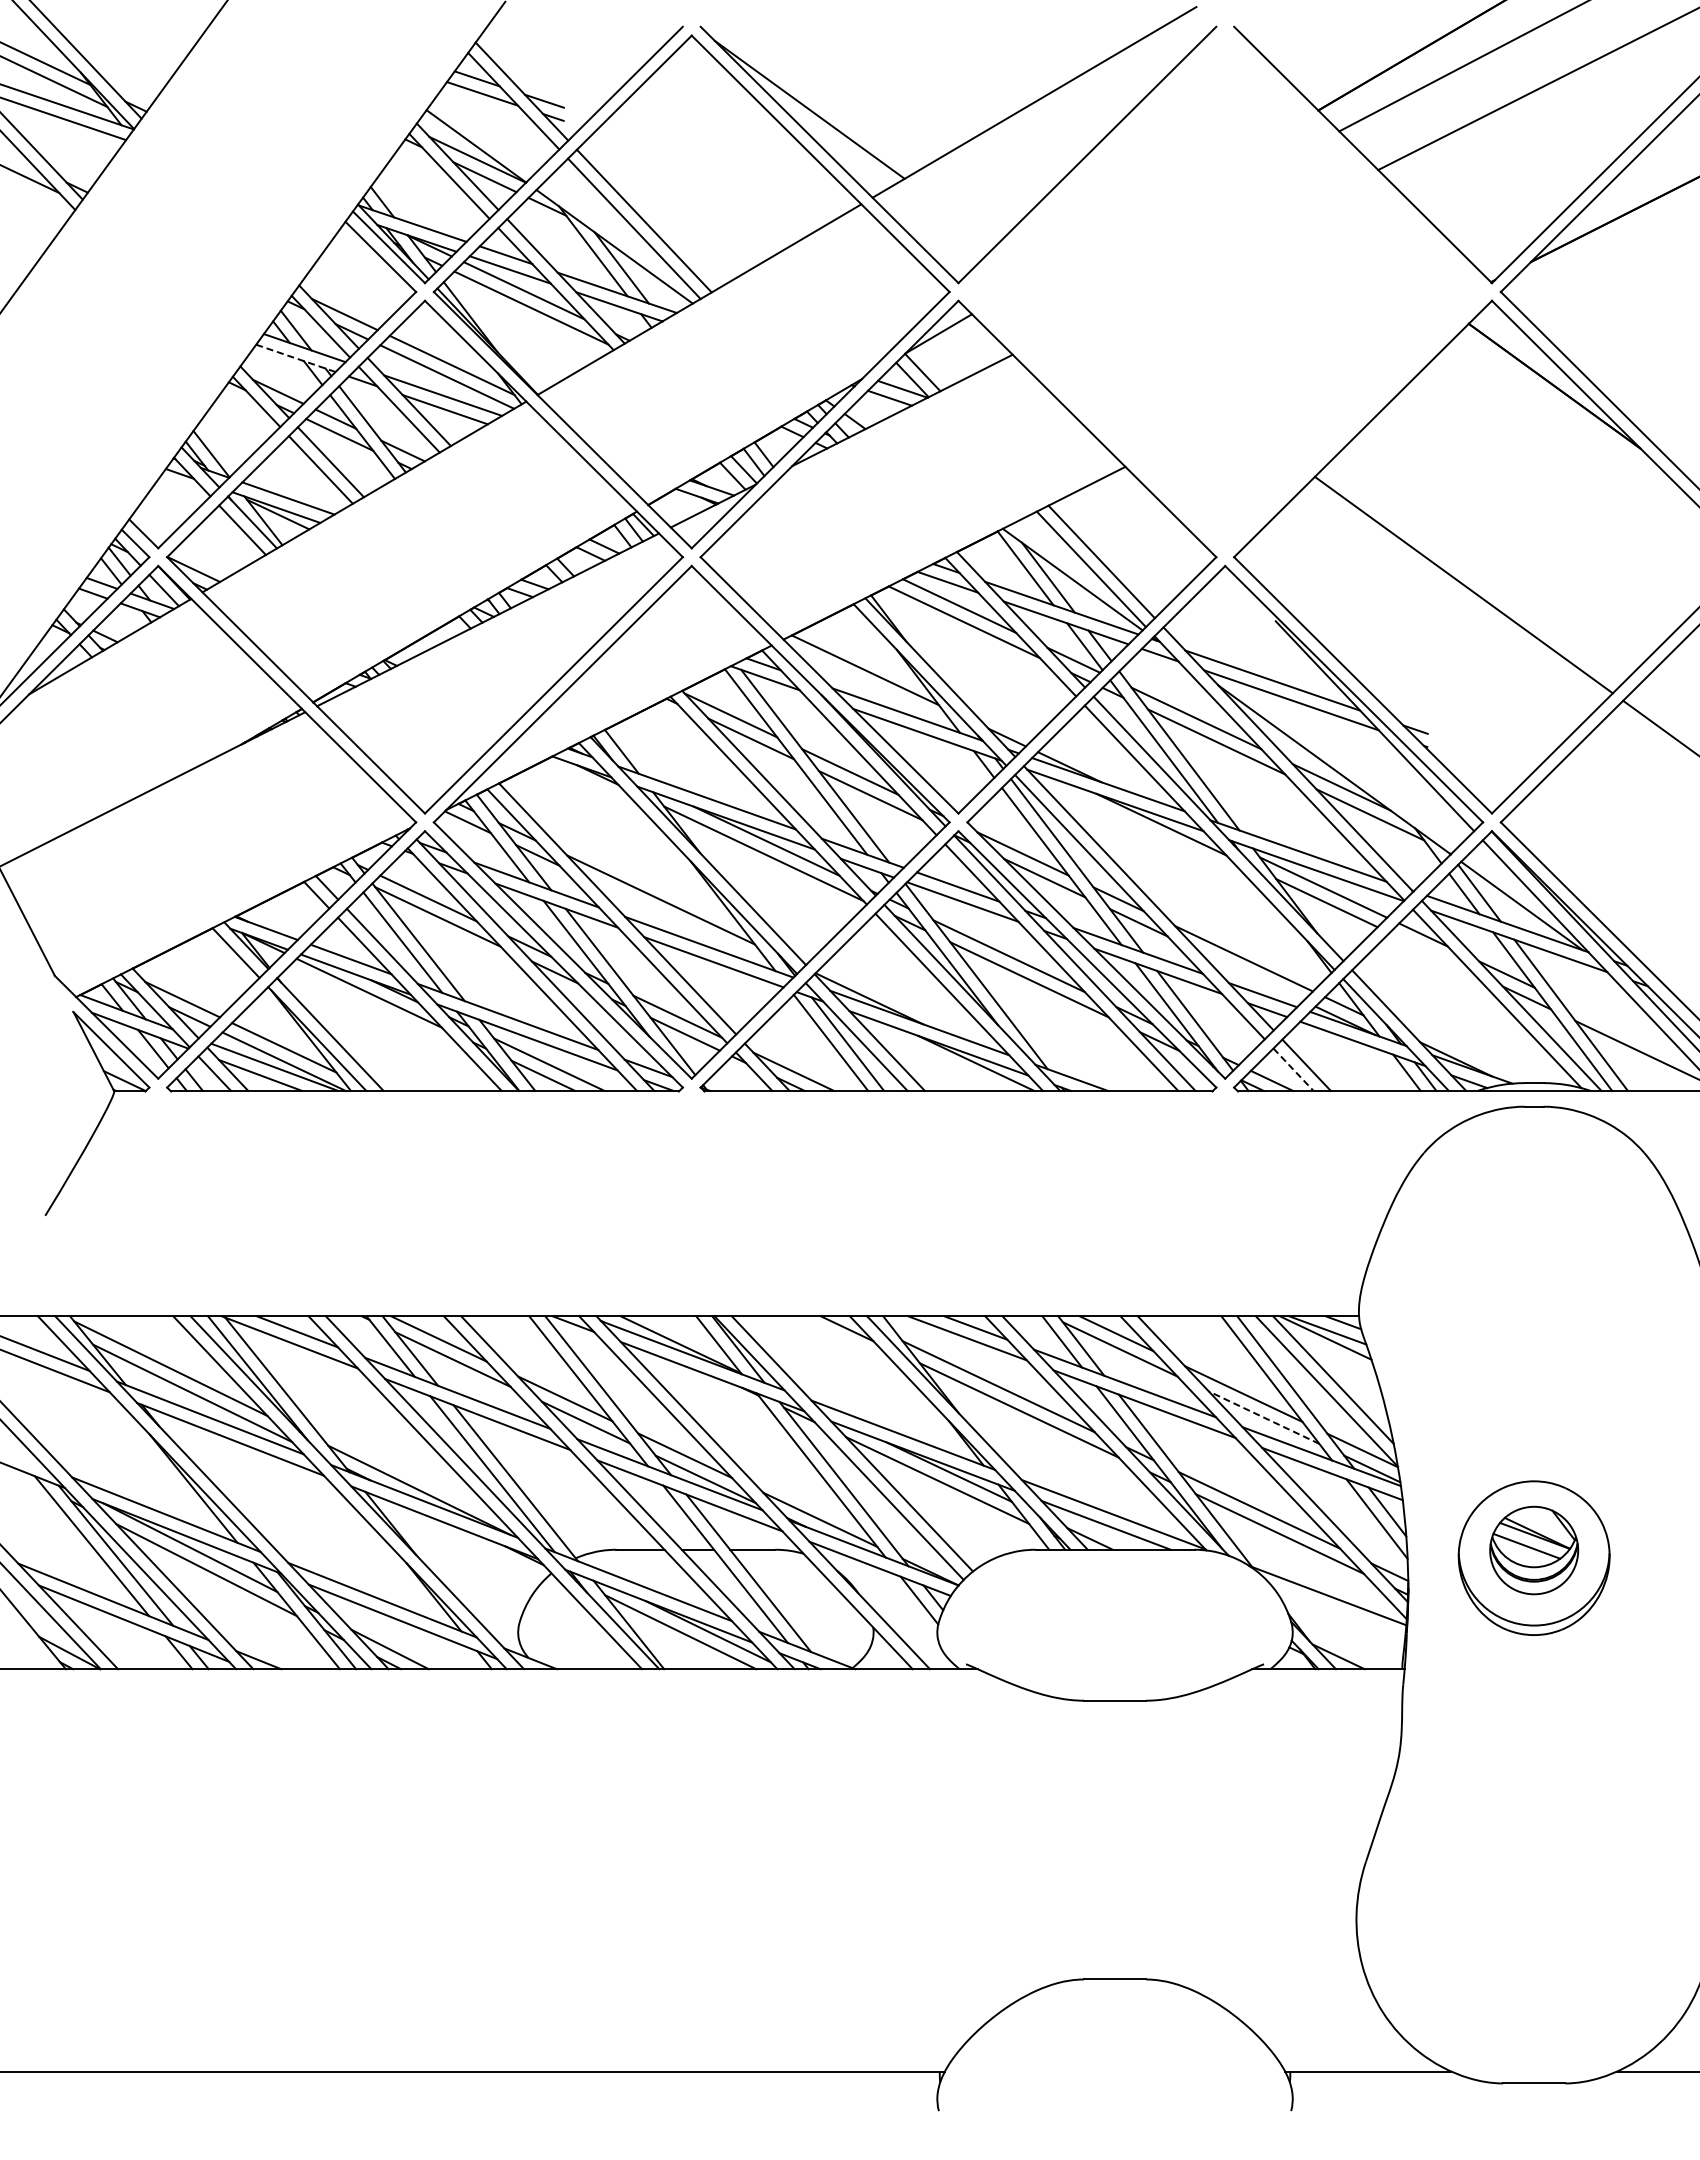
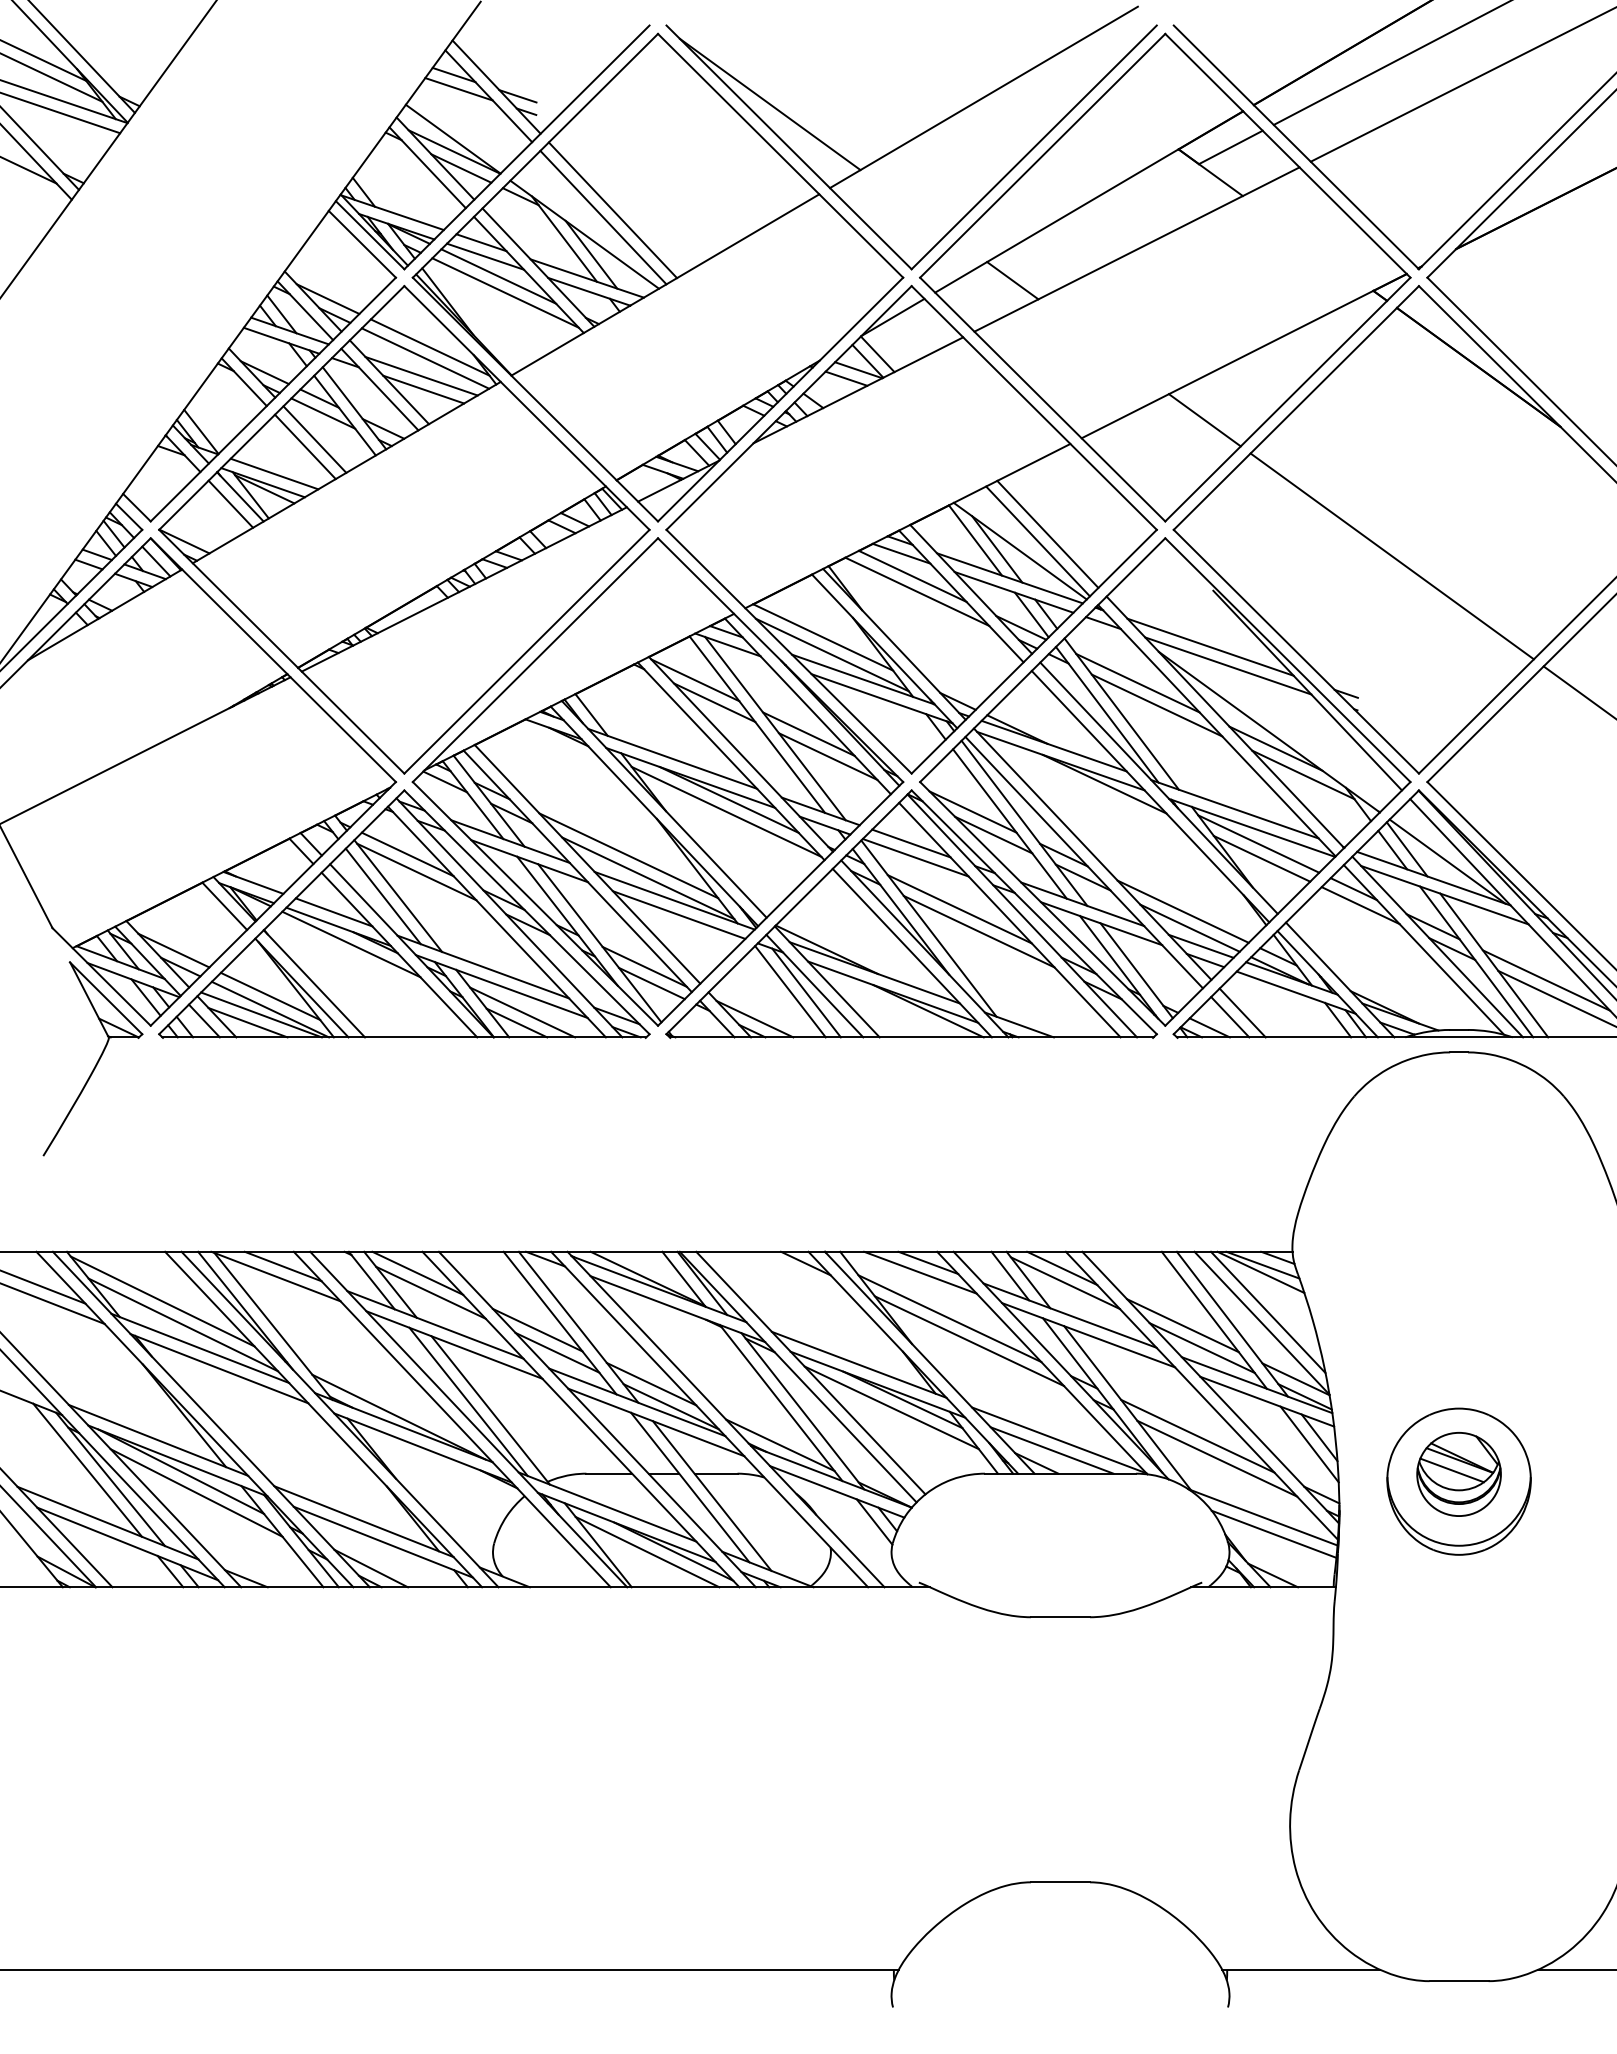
part: (1225, 291) -> (1165, 277), added
line: (295, 358) -> (281, 340), dashed -> solid
line: (874, 688) -> (831, 654), added
line: (680, 923) -> (647, 878), added
line: (1430, 951) -> (1360, 904), added
line: (1250, 975) -> (1189, 927), added
line: (1626, 1030) -> (1546, 979), added
line: (1293, 1070) -> (1230, 1017), dashed -> solid
line: (1263, 1417) -> (1201, 1347), dashed -> solid
line: (1339, 1613) -> (1273, 1534), added

